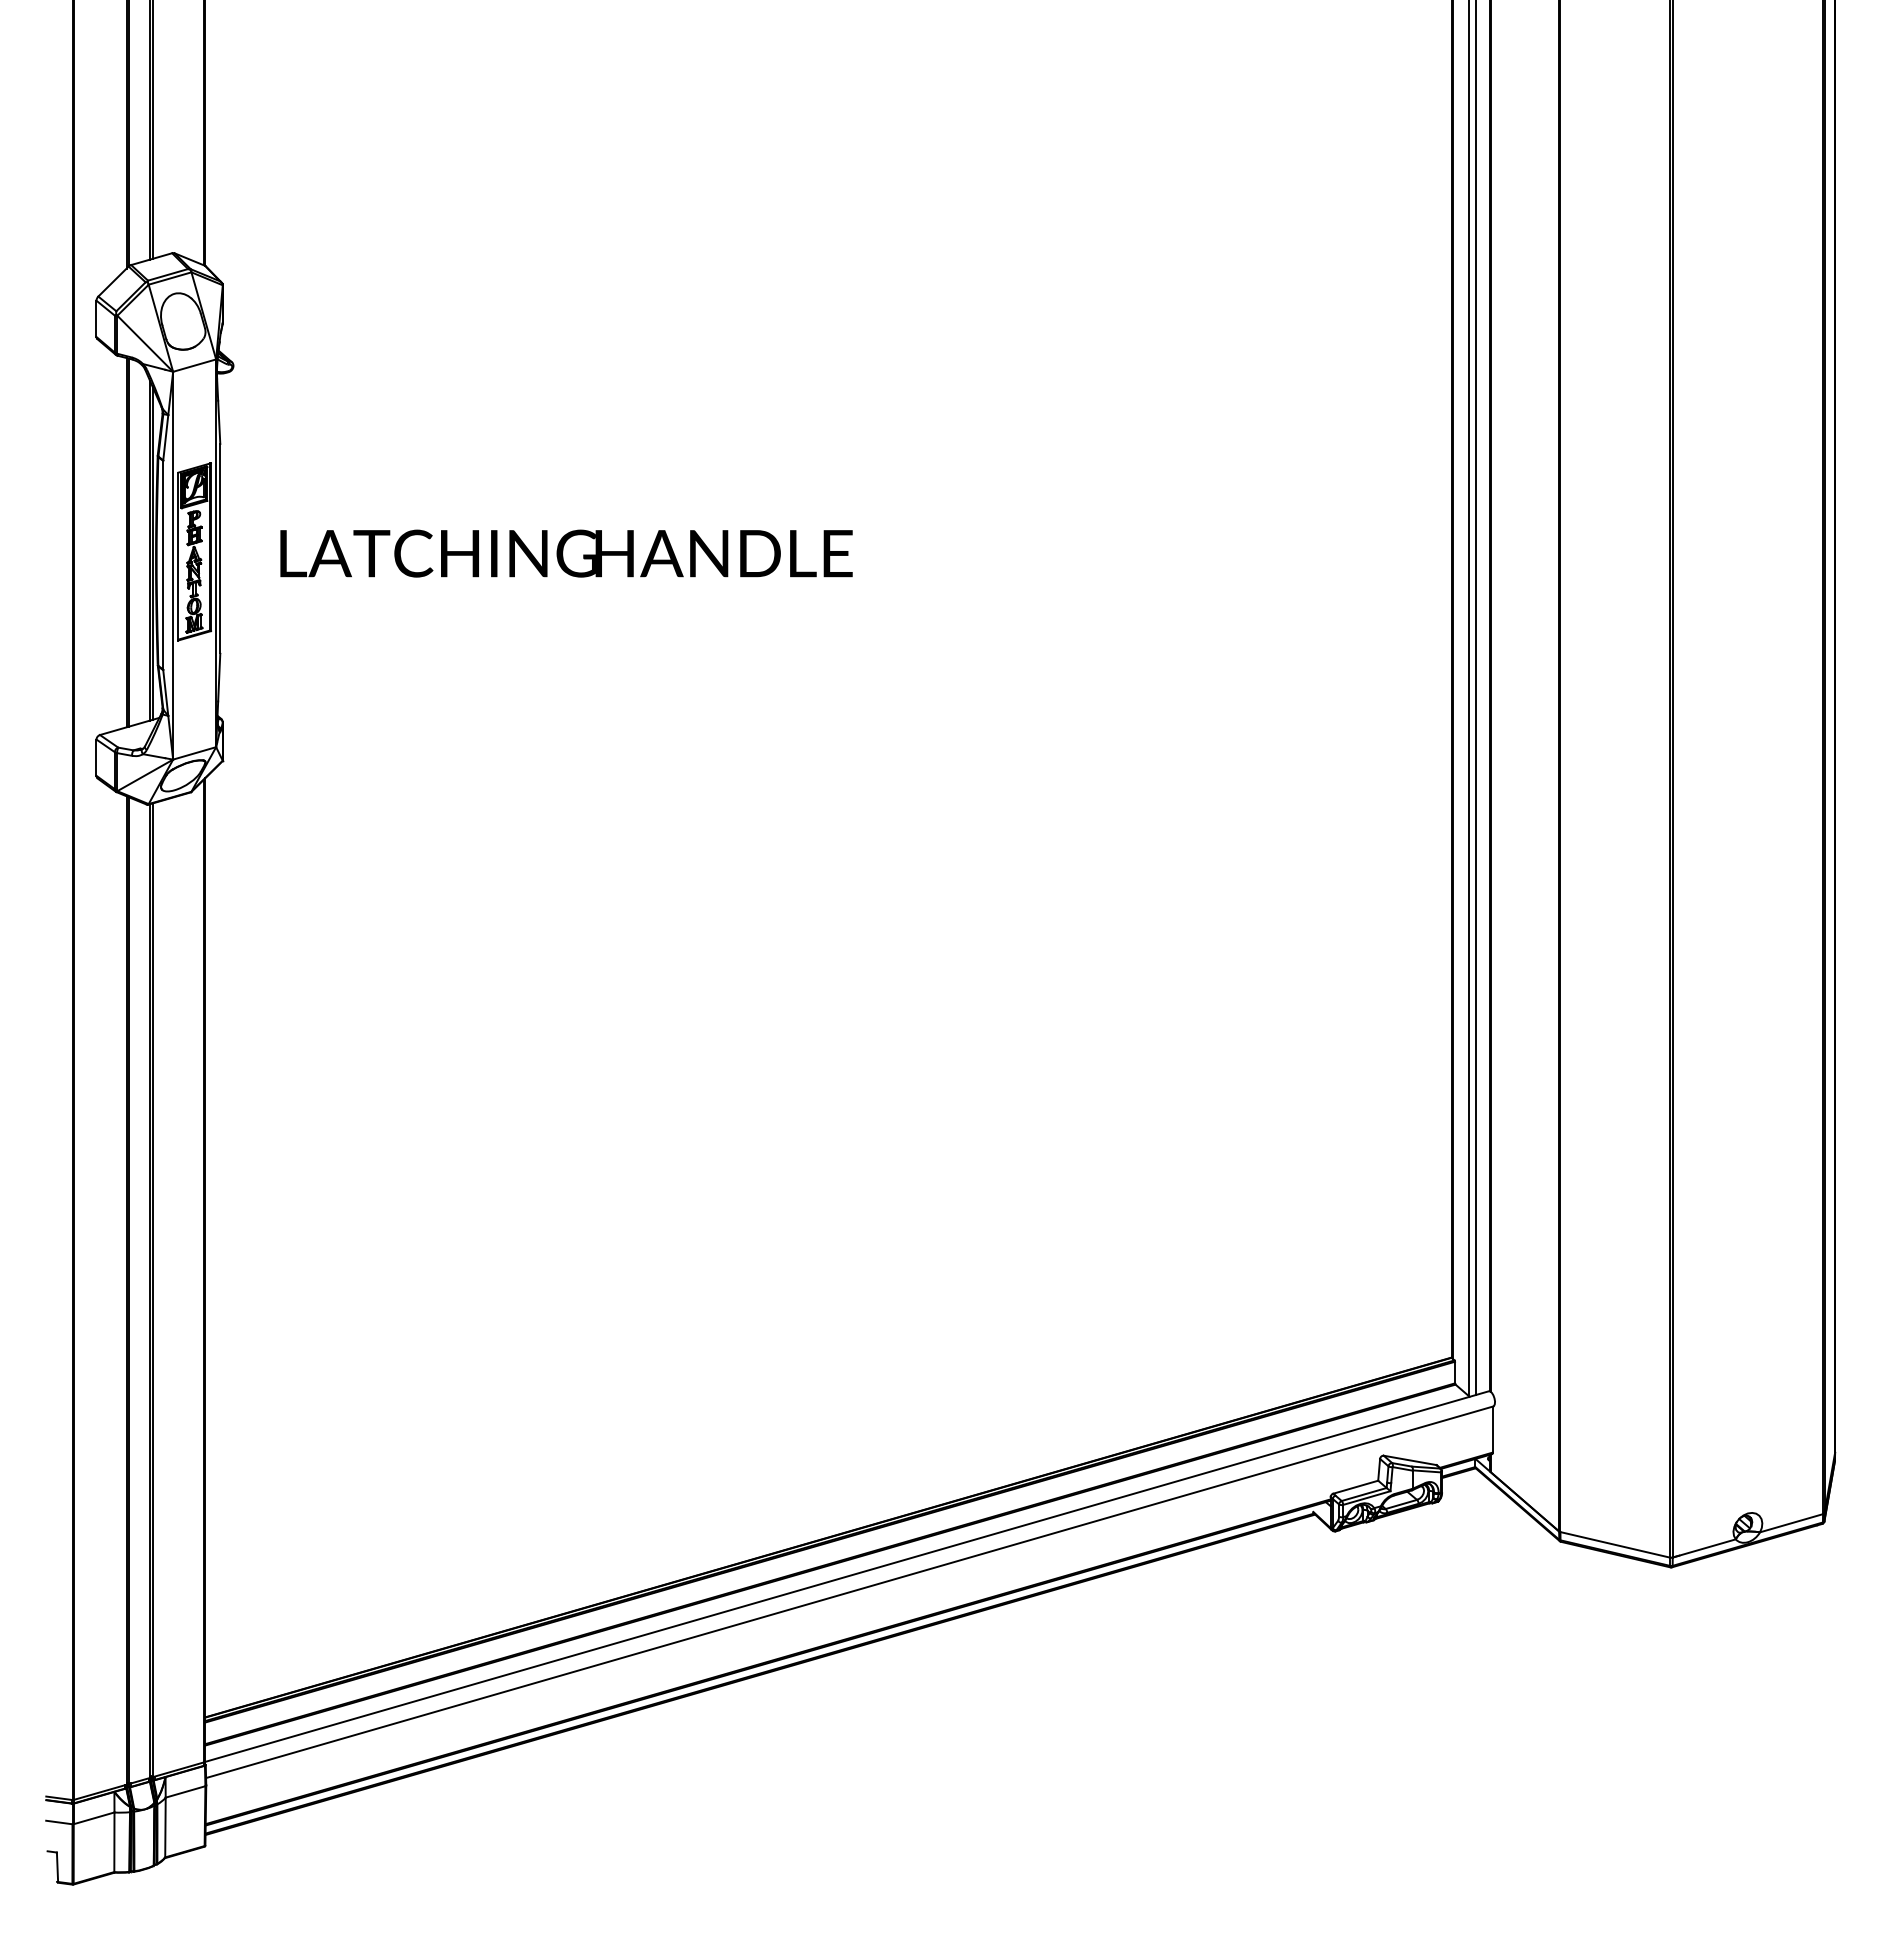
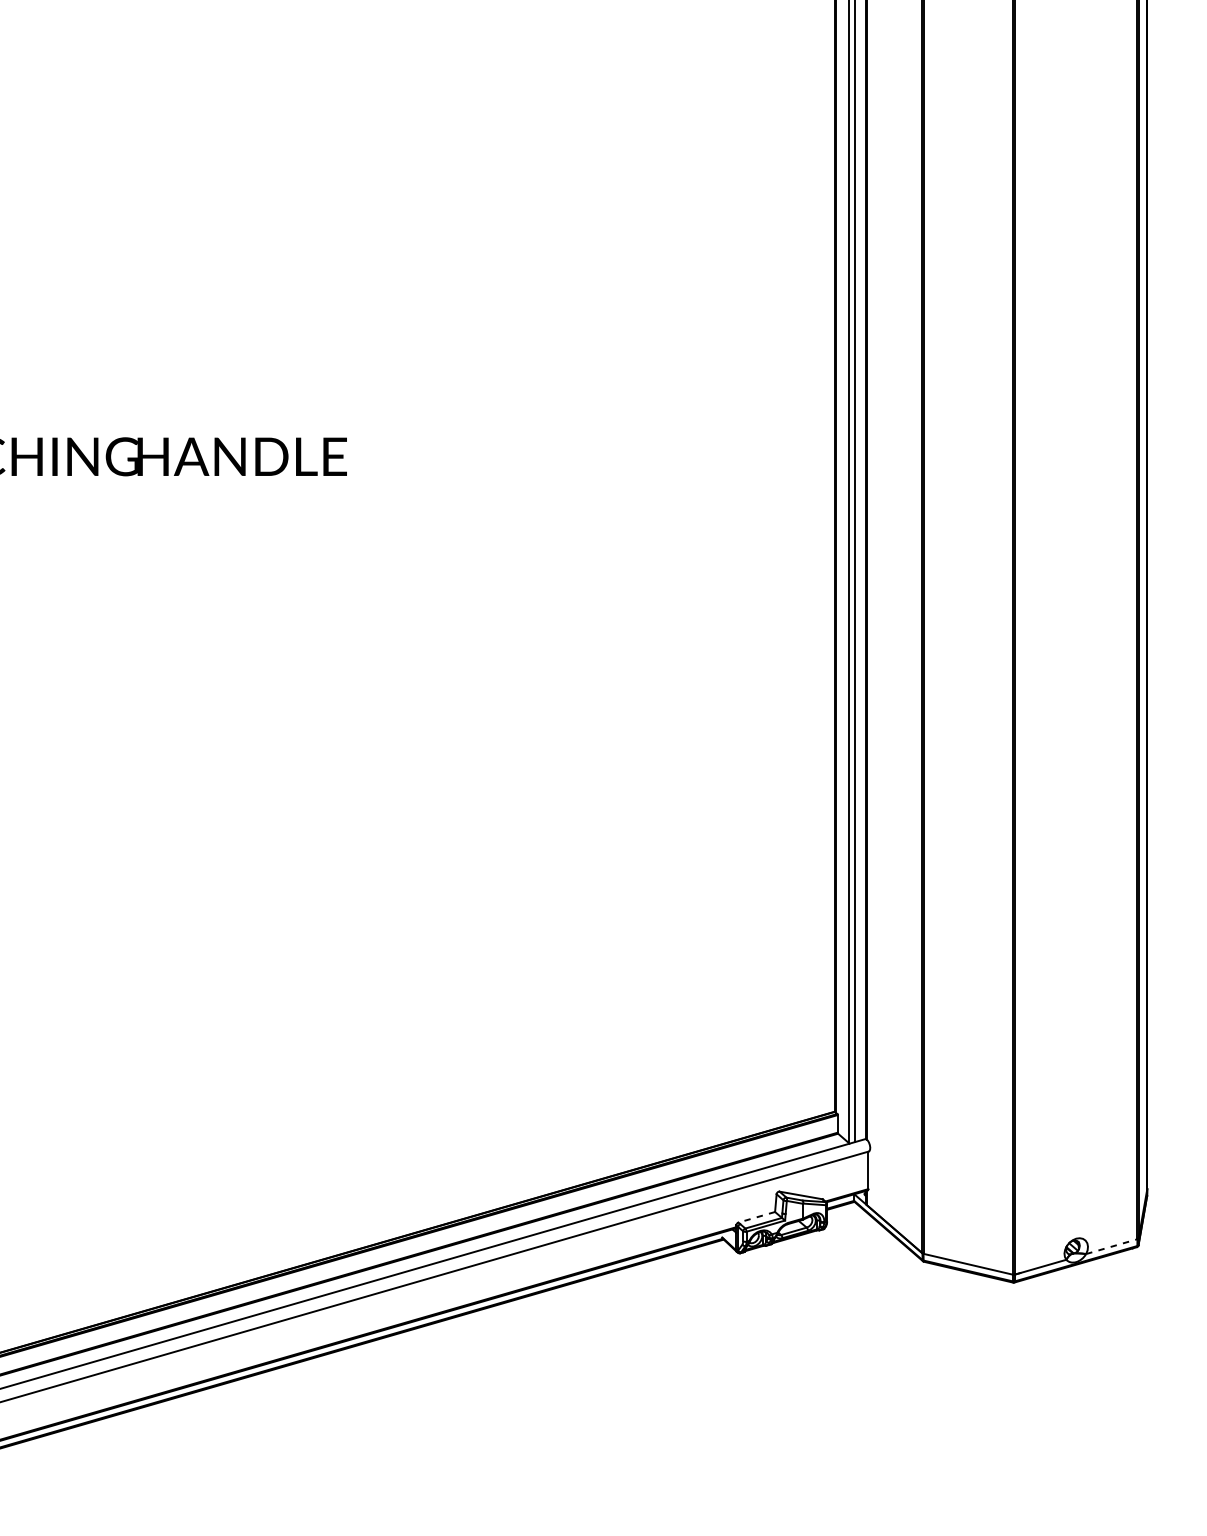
line: (1355, 1487) -> (756, 1217), solid -> dashed
line: (1791, 1523) -> (1111, 1246), solid -> dashed

